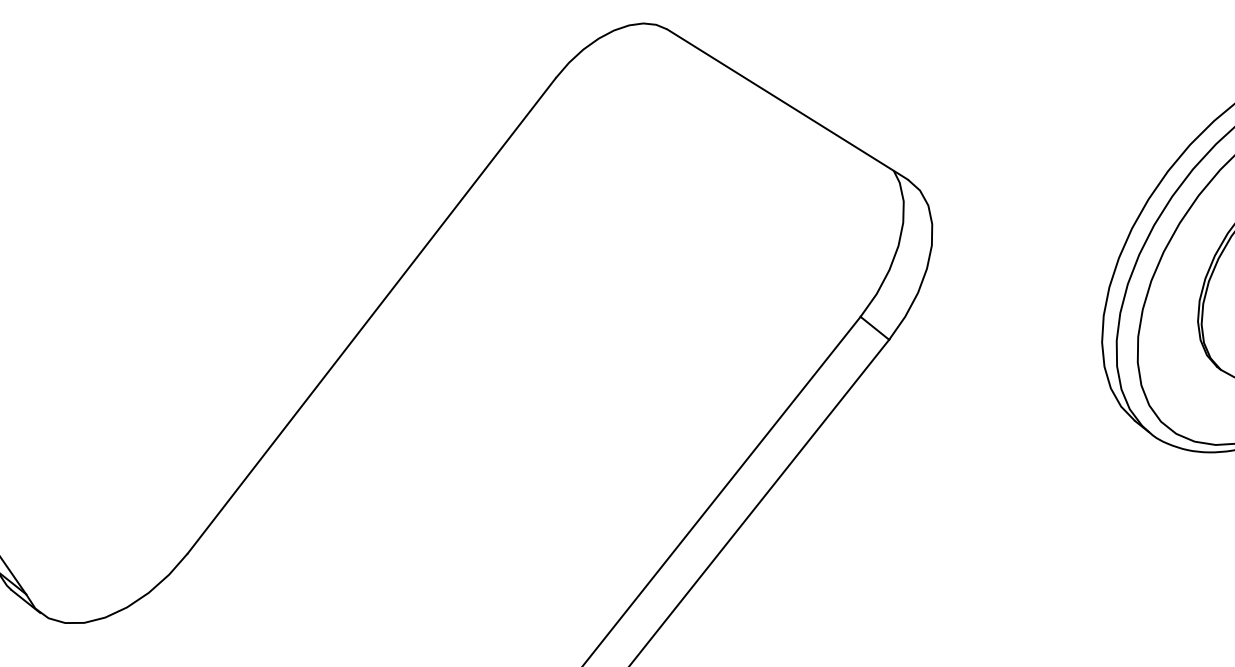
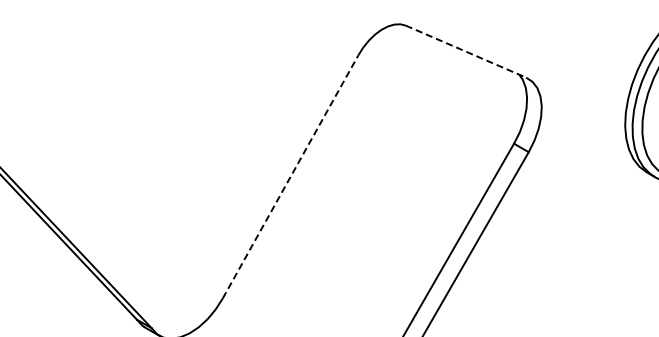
line: (788, 104) -> (466, 51), solid -> dashed
line: (371, 314) -> (290, 176), solid -> dashed

